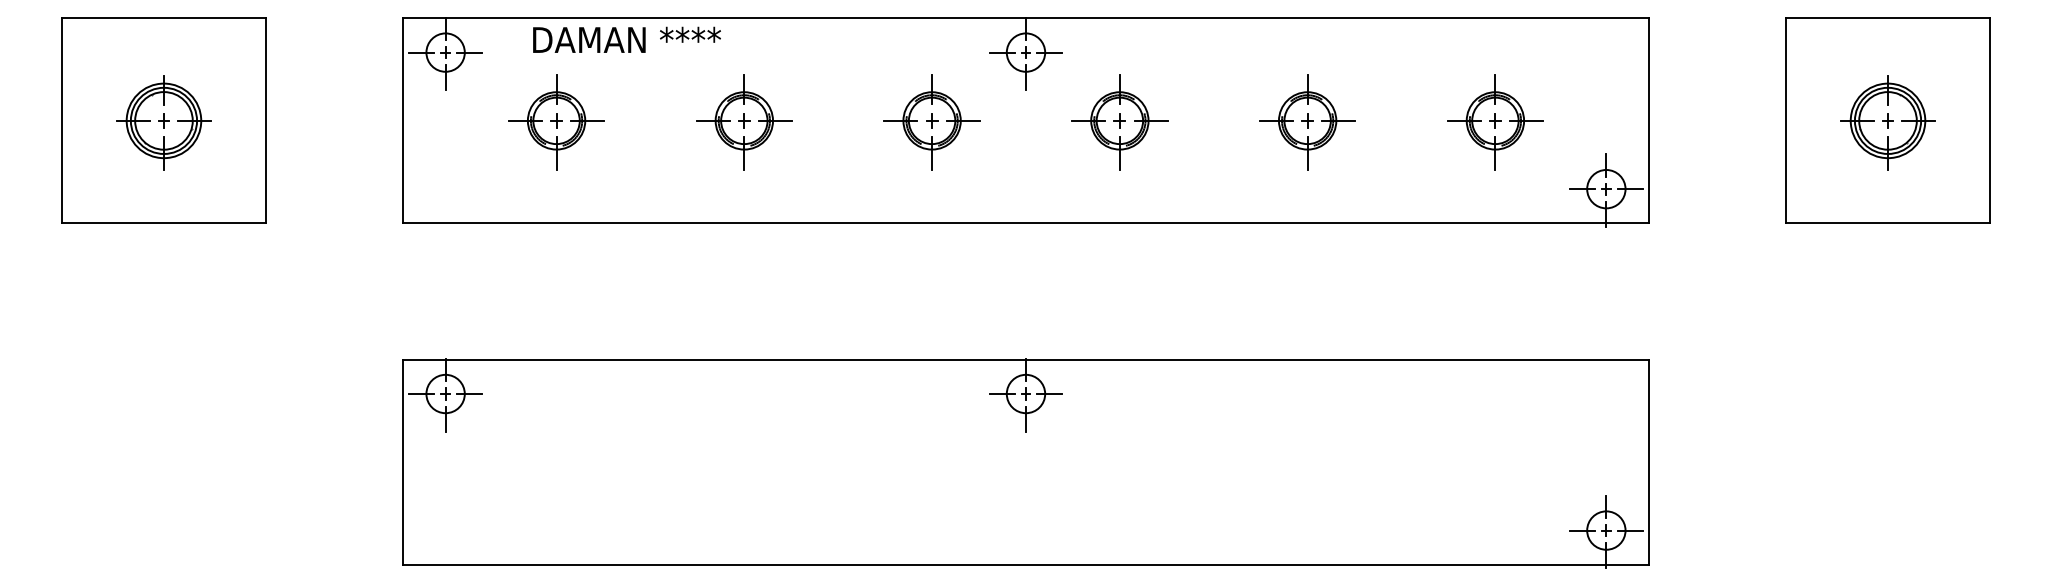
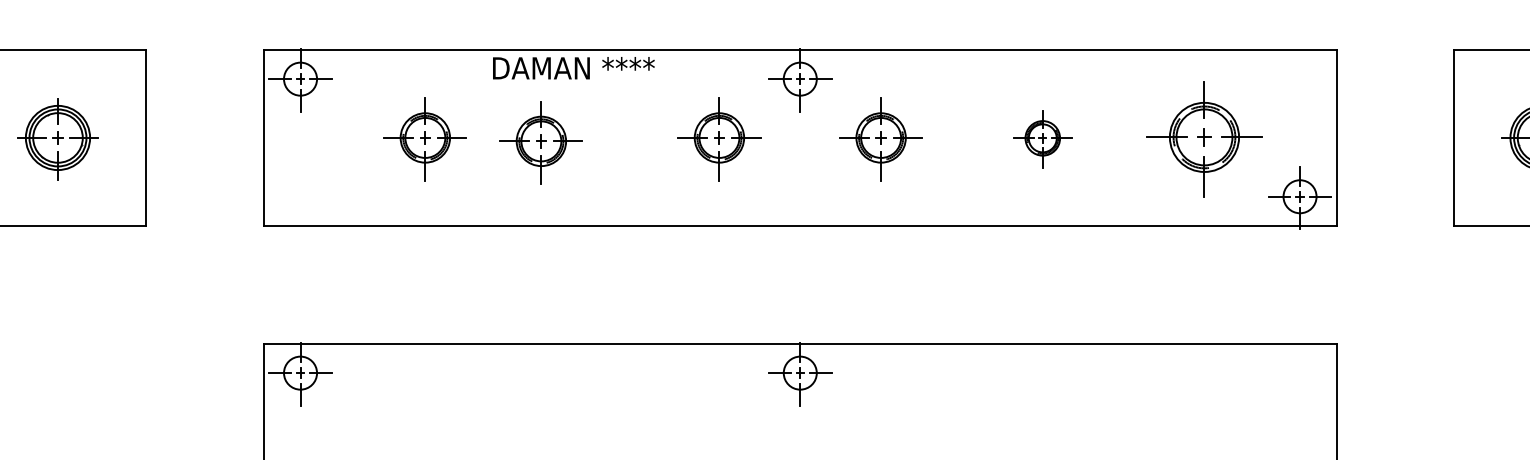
text: (626, 39) -> (573, 67), moved
part: (556, 122) -> (425, 139), moved
part: (744, 122) -> (541, 142), moved
part: (1307, 122) -> (1042, 139), size x0.7
part: (1495, 122) -> (1204, 139), size x1.4

